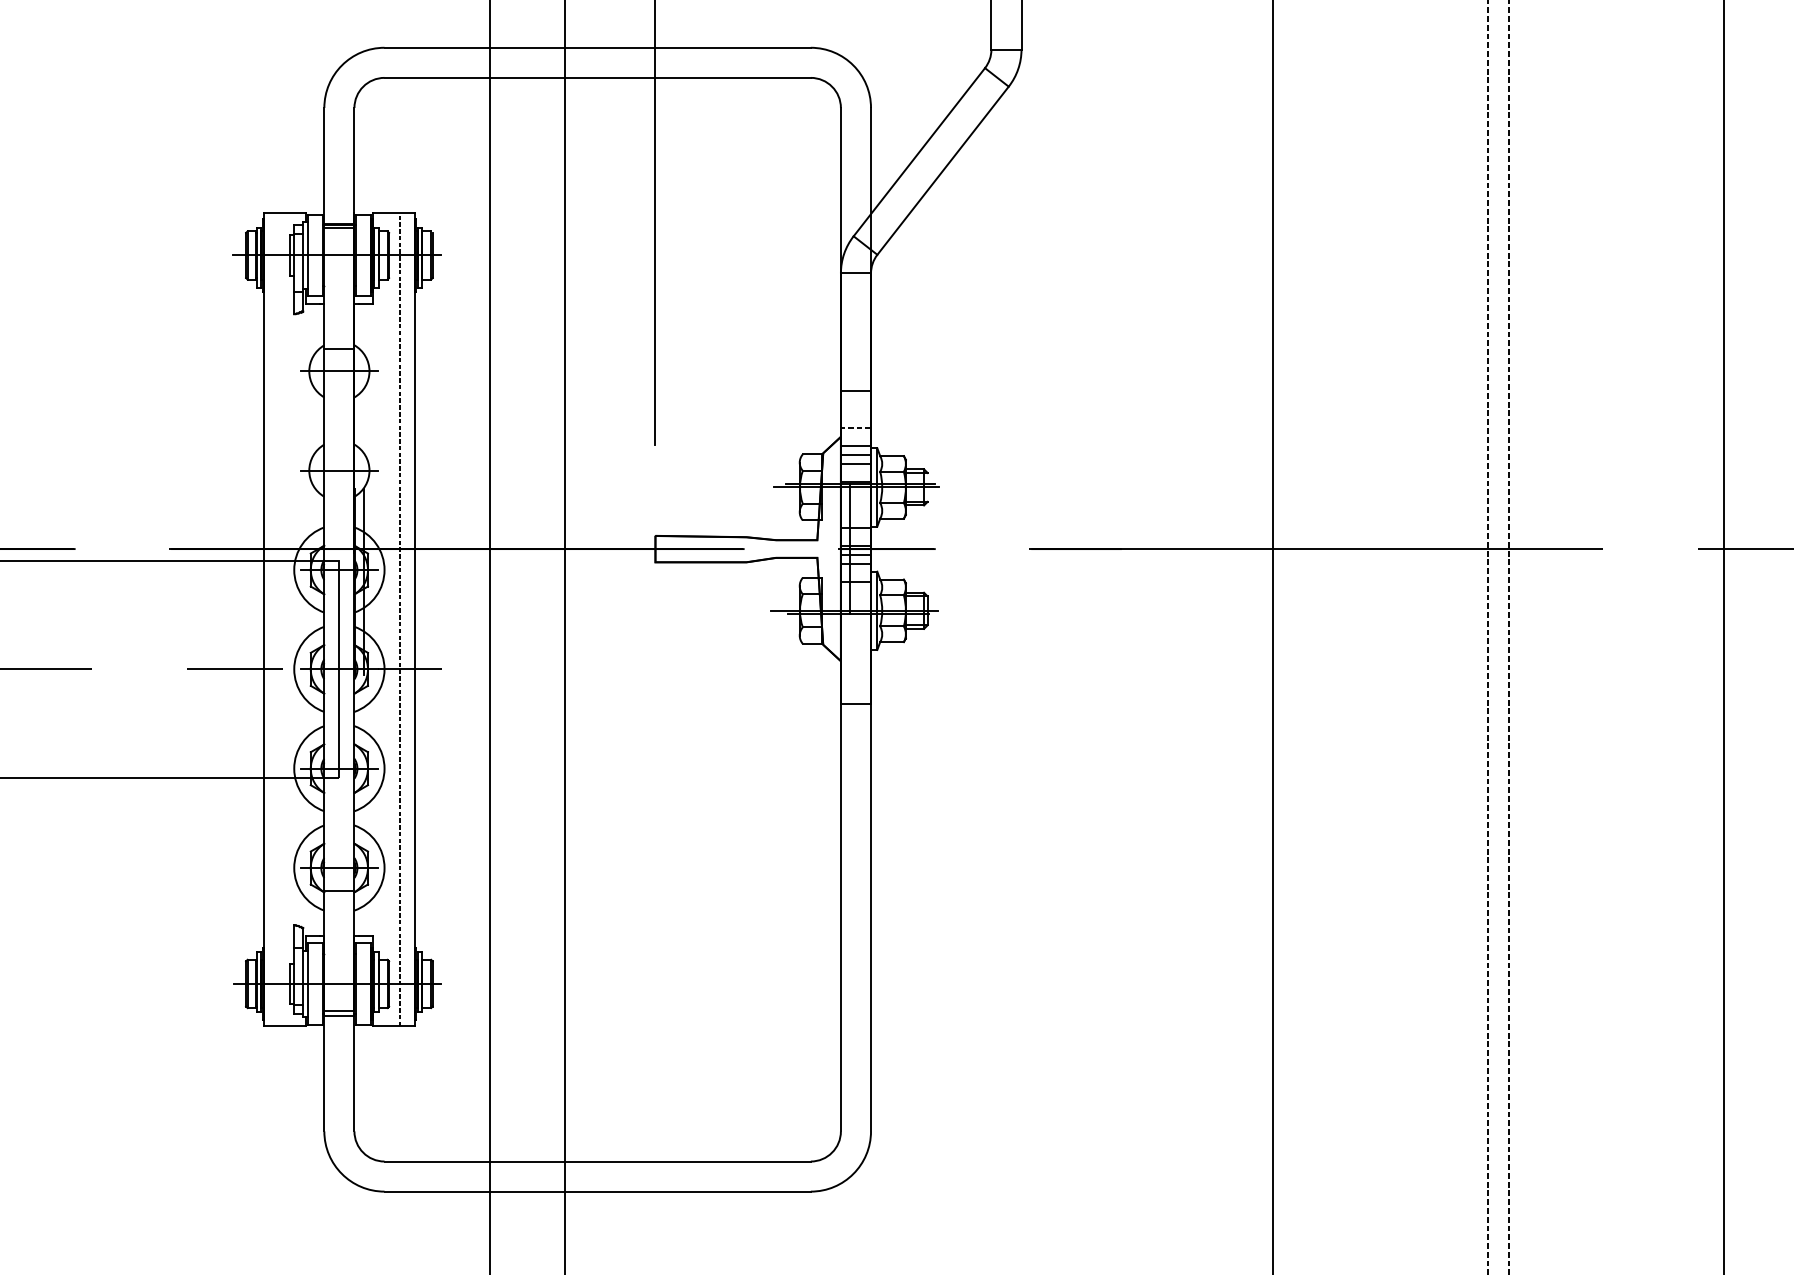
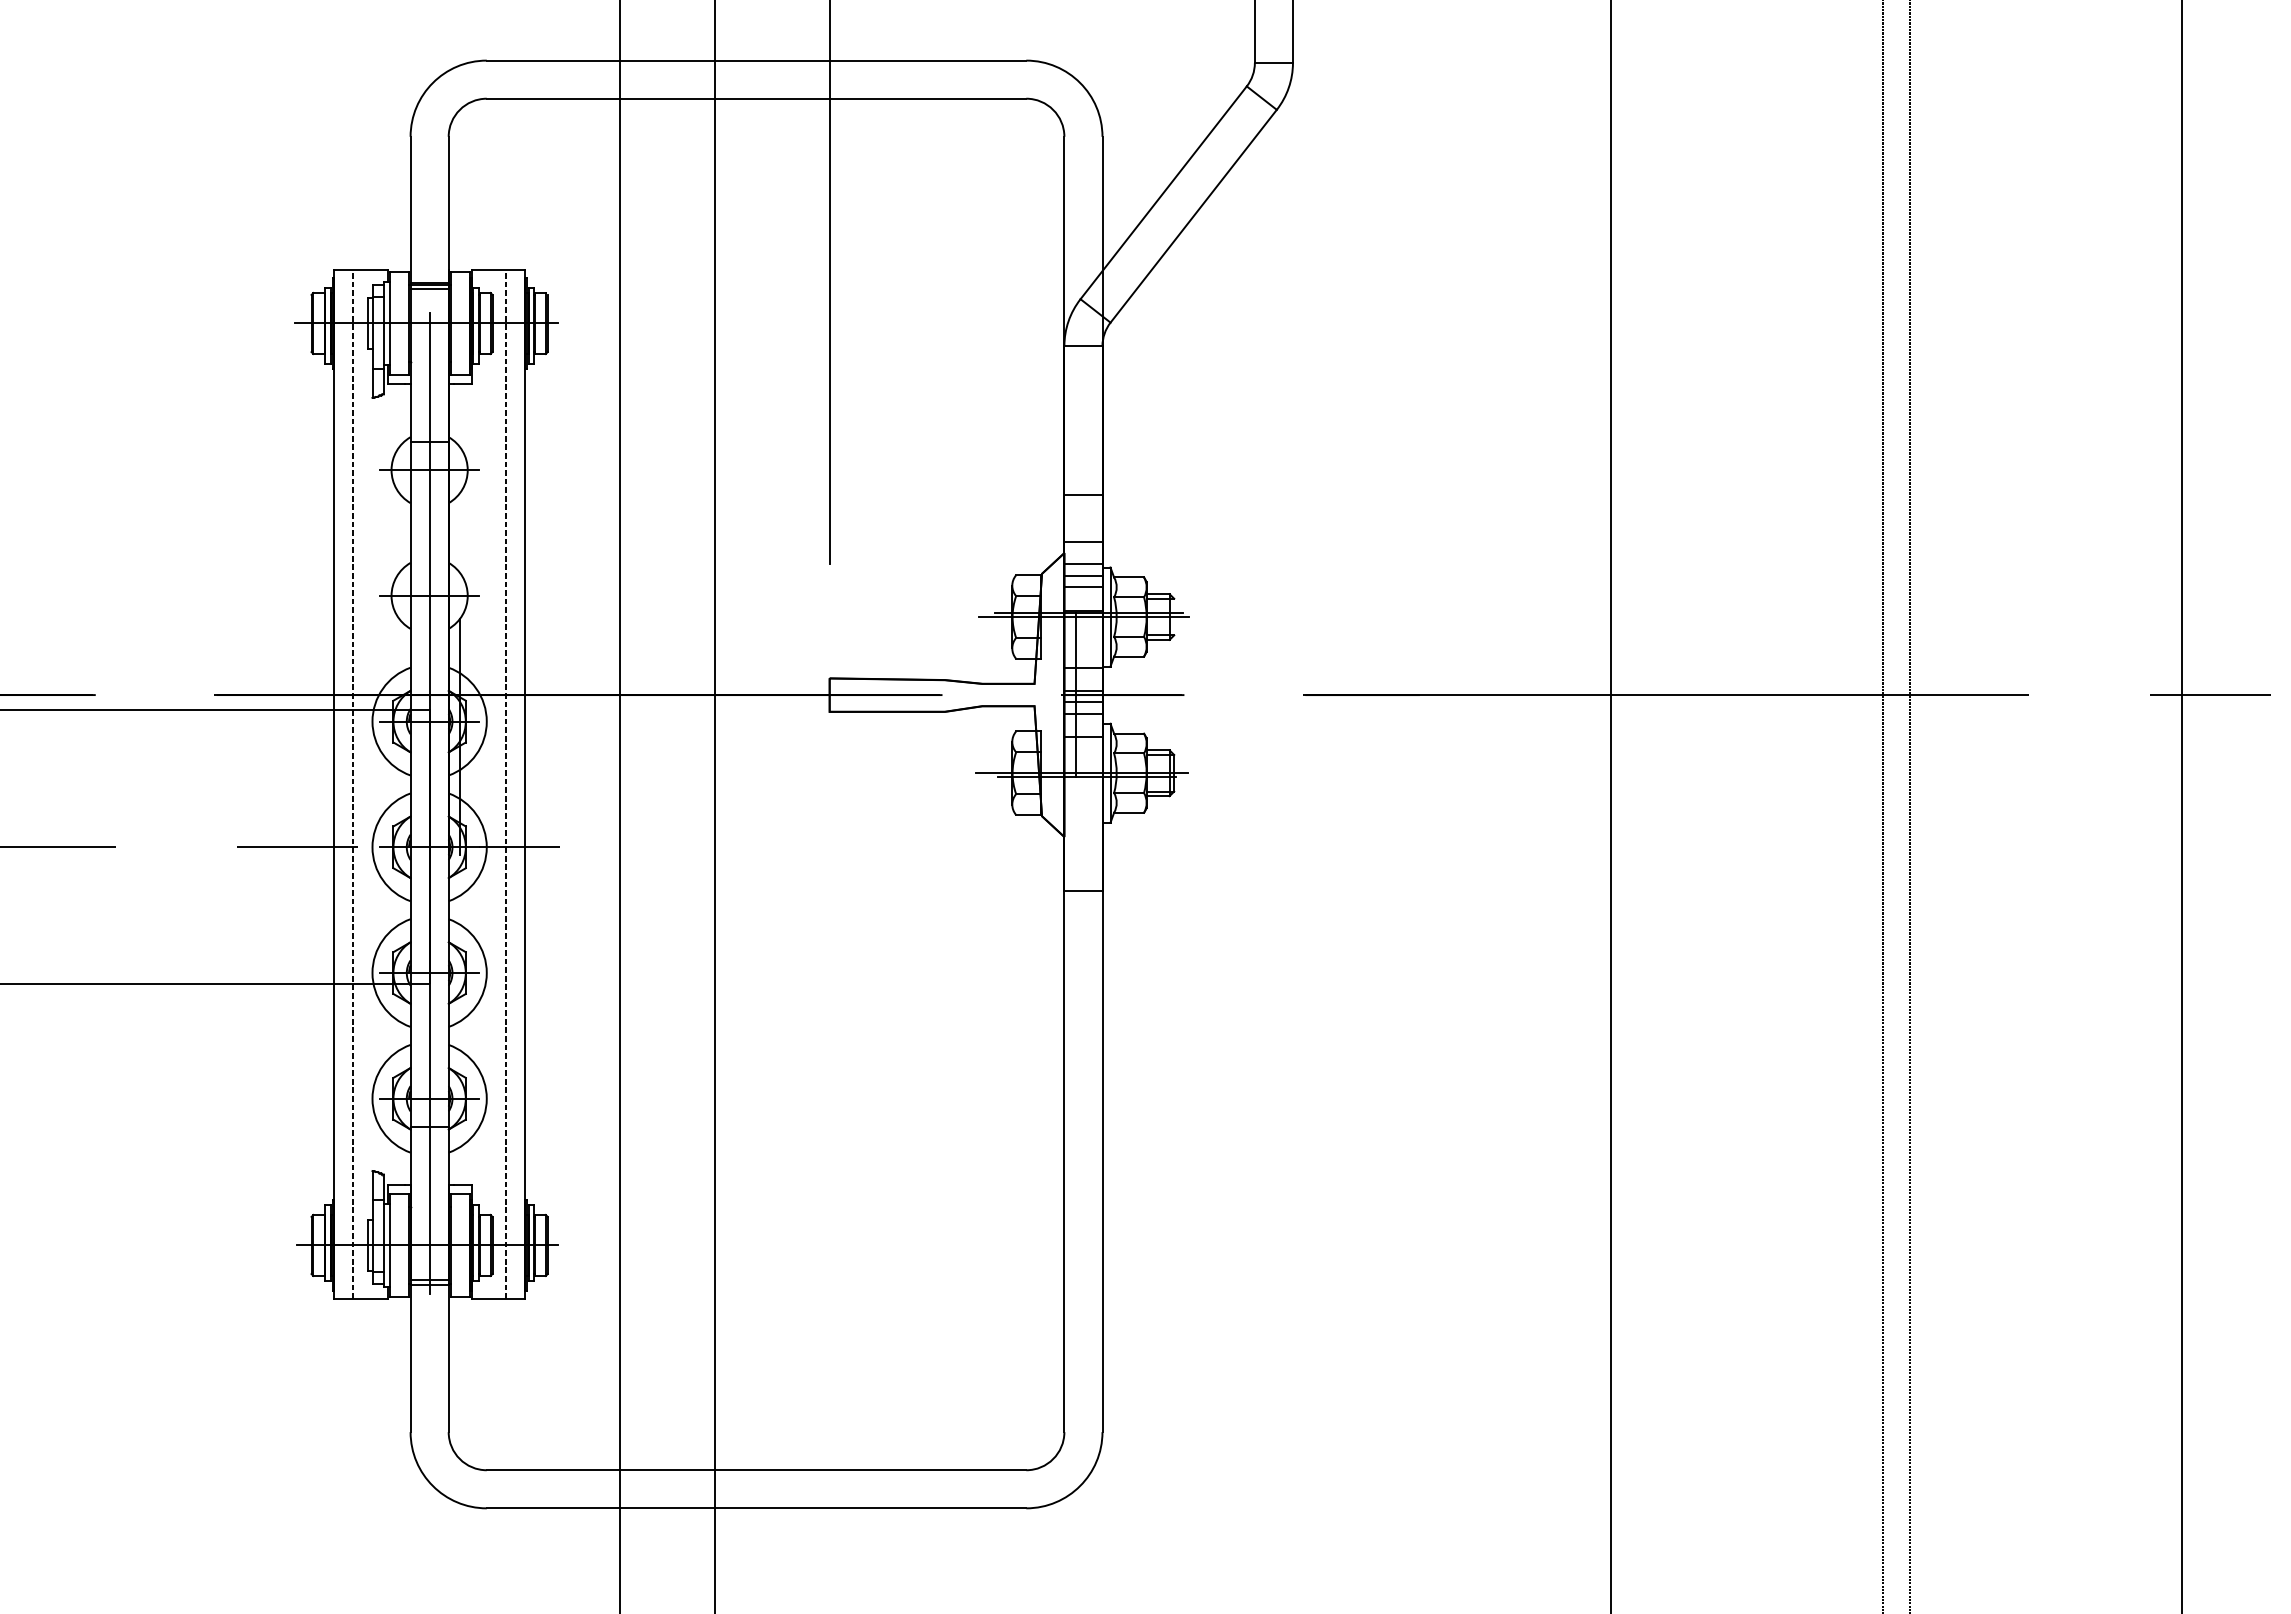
line: (855, 427) -> (1082, 541), dashed -> solid
line: (279, 619) -> (353, 784), added
line: (339, 634) -> (429, 803), added

